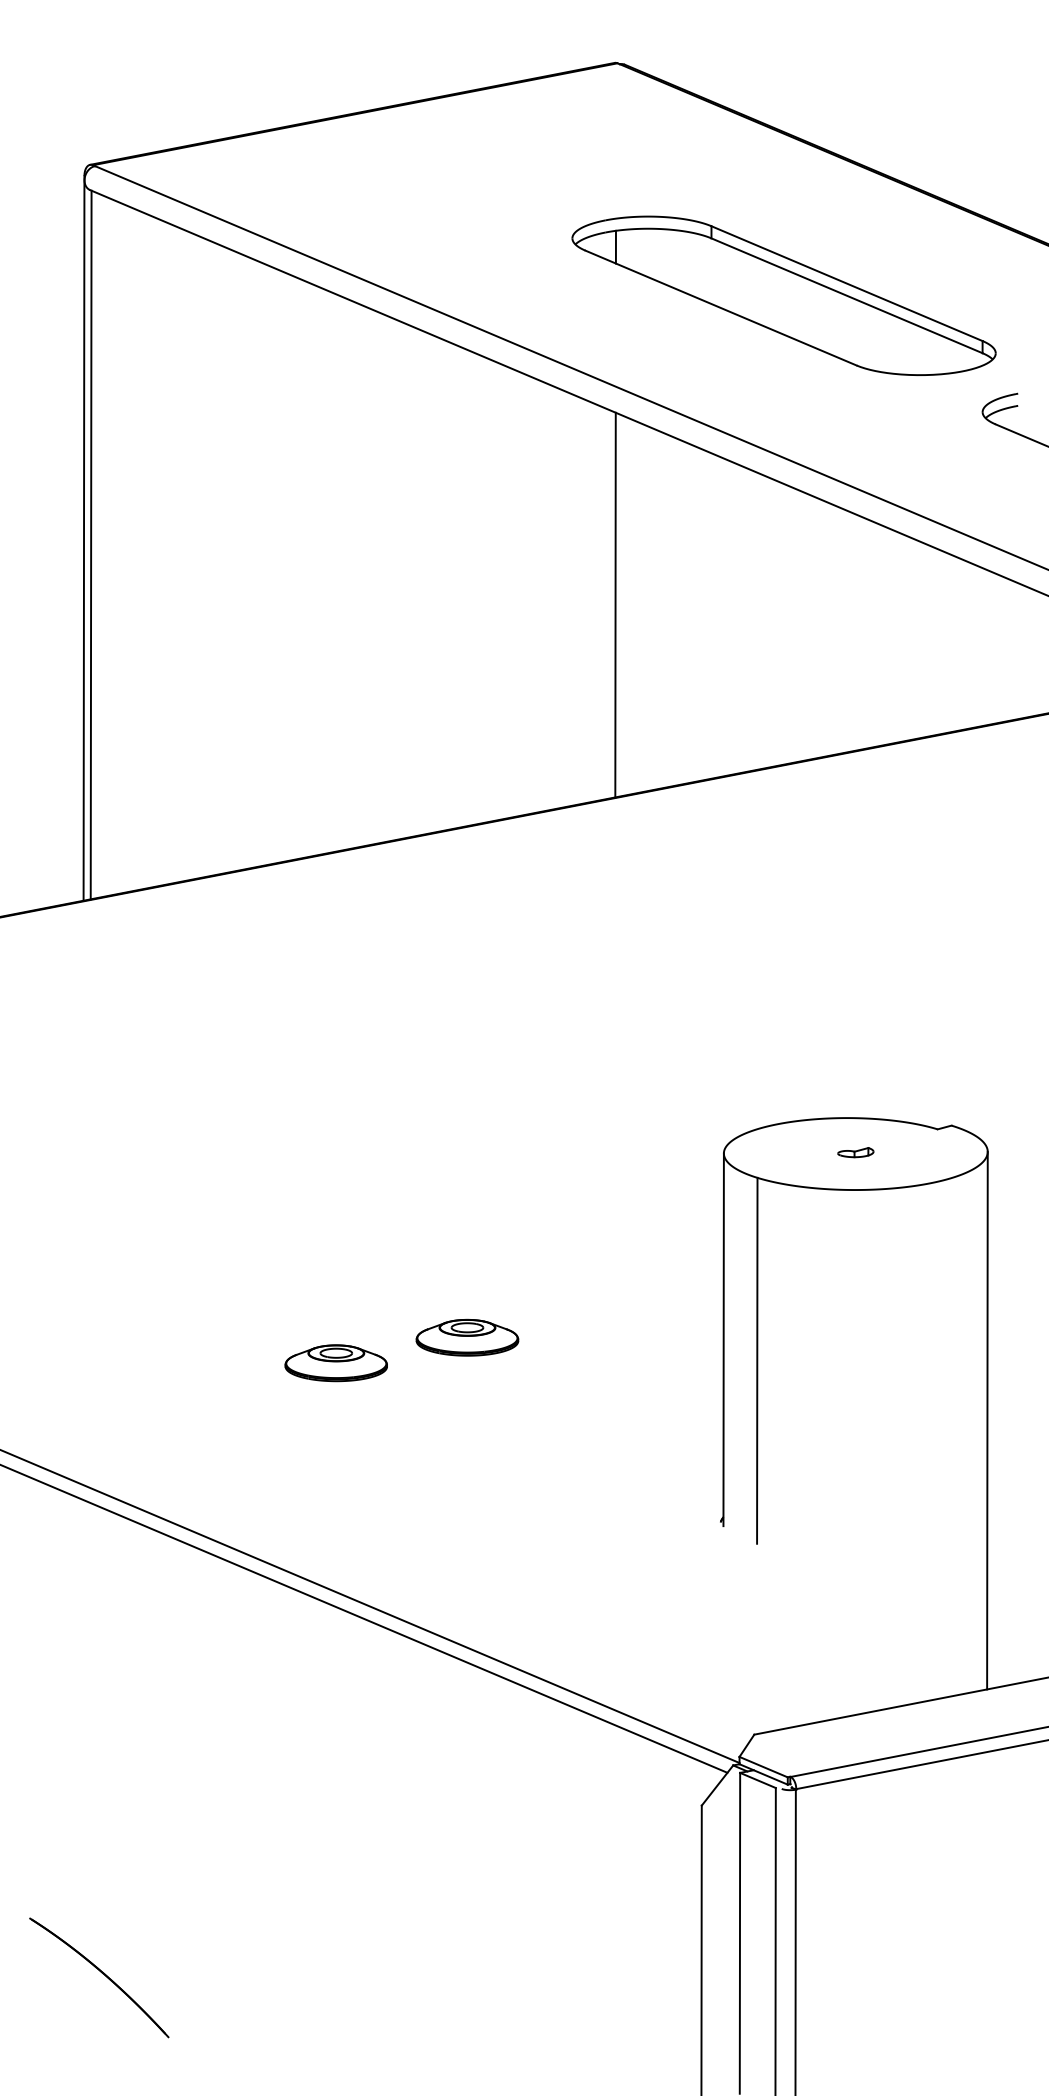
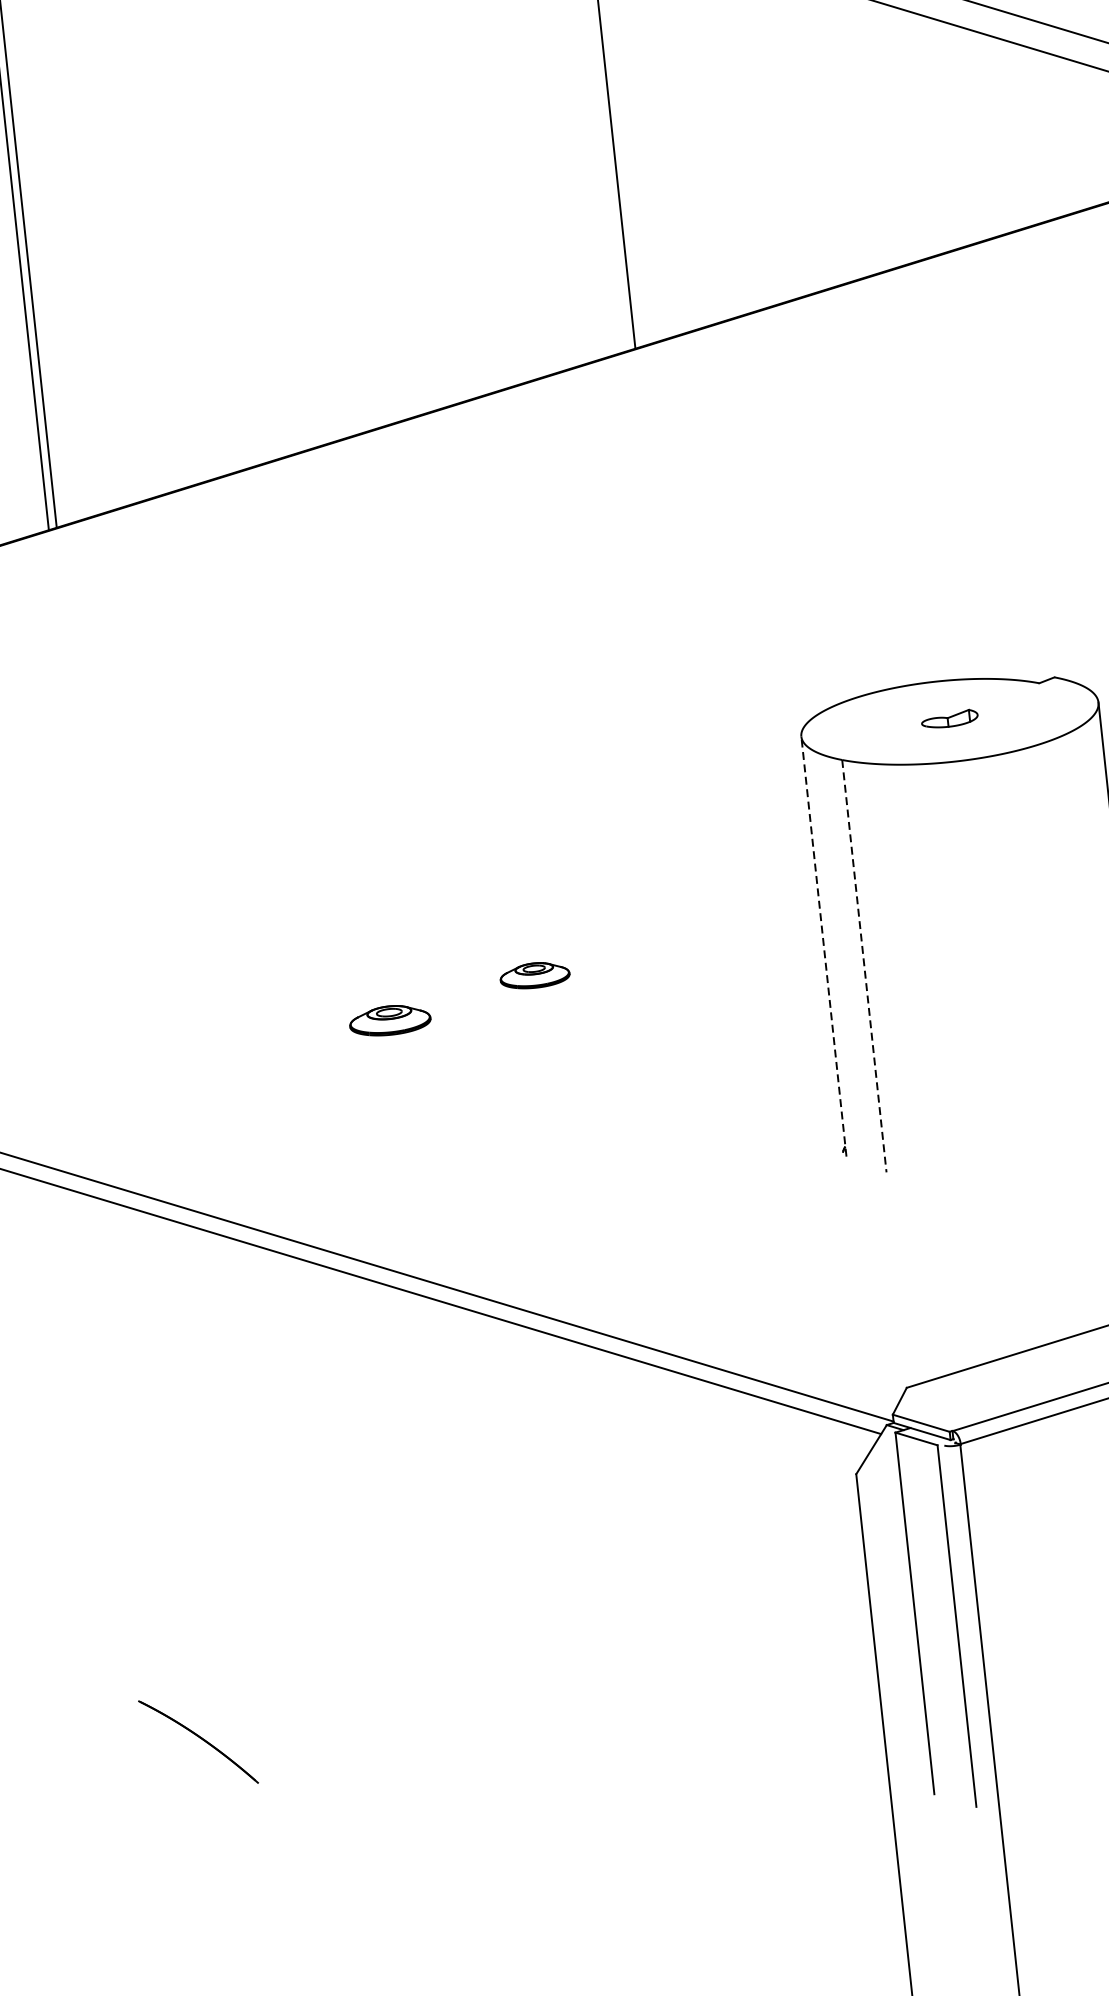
part: (855, 1152) -> (949, 719), size x1.4
part: (467, 1337) -> (534, 975), size x0.6
line: (723, 1339) -> (823, 946), solid -> dashed
line: (757, 1360) -> (864, 965), solid -> dashed
part: (335, 1363) -> (389, 1020), size x0.7
part: (99, 1977) -> (198, 1741), size x0.7

